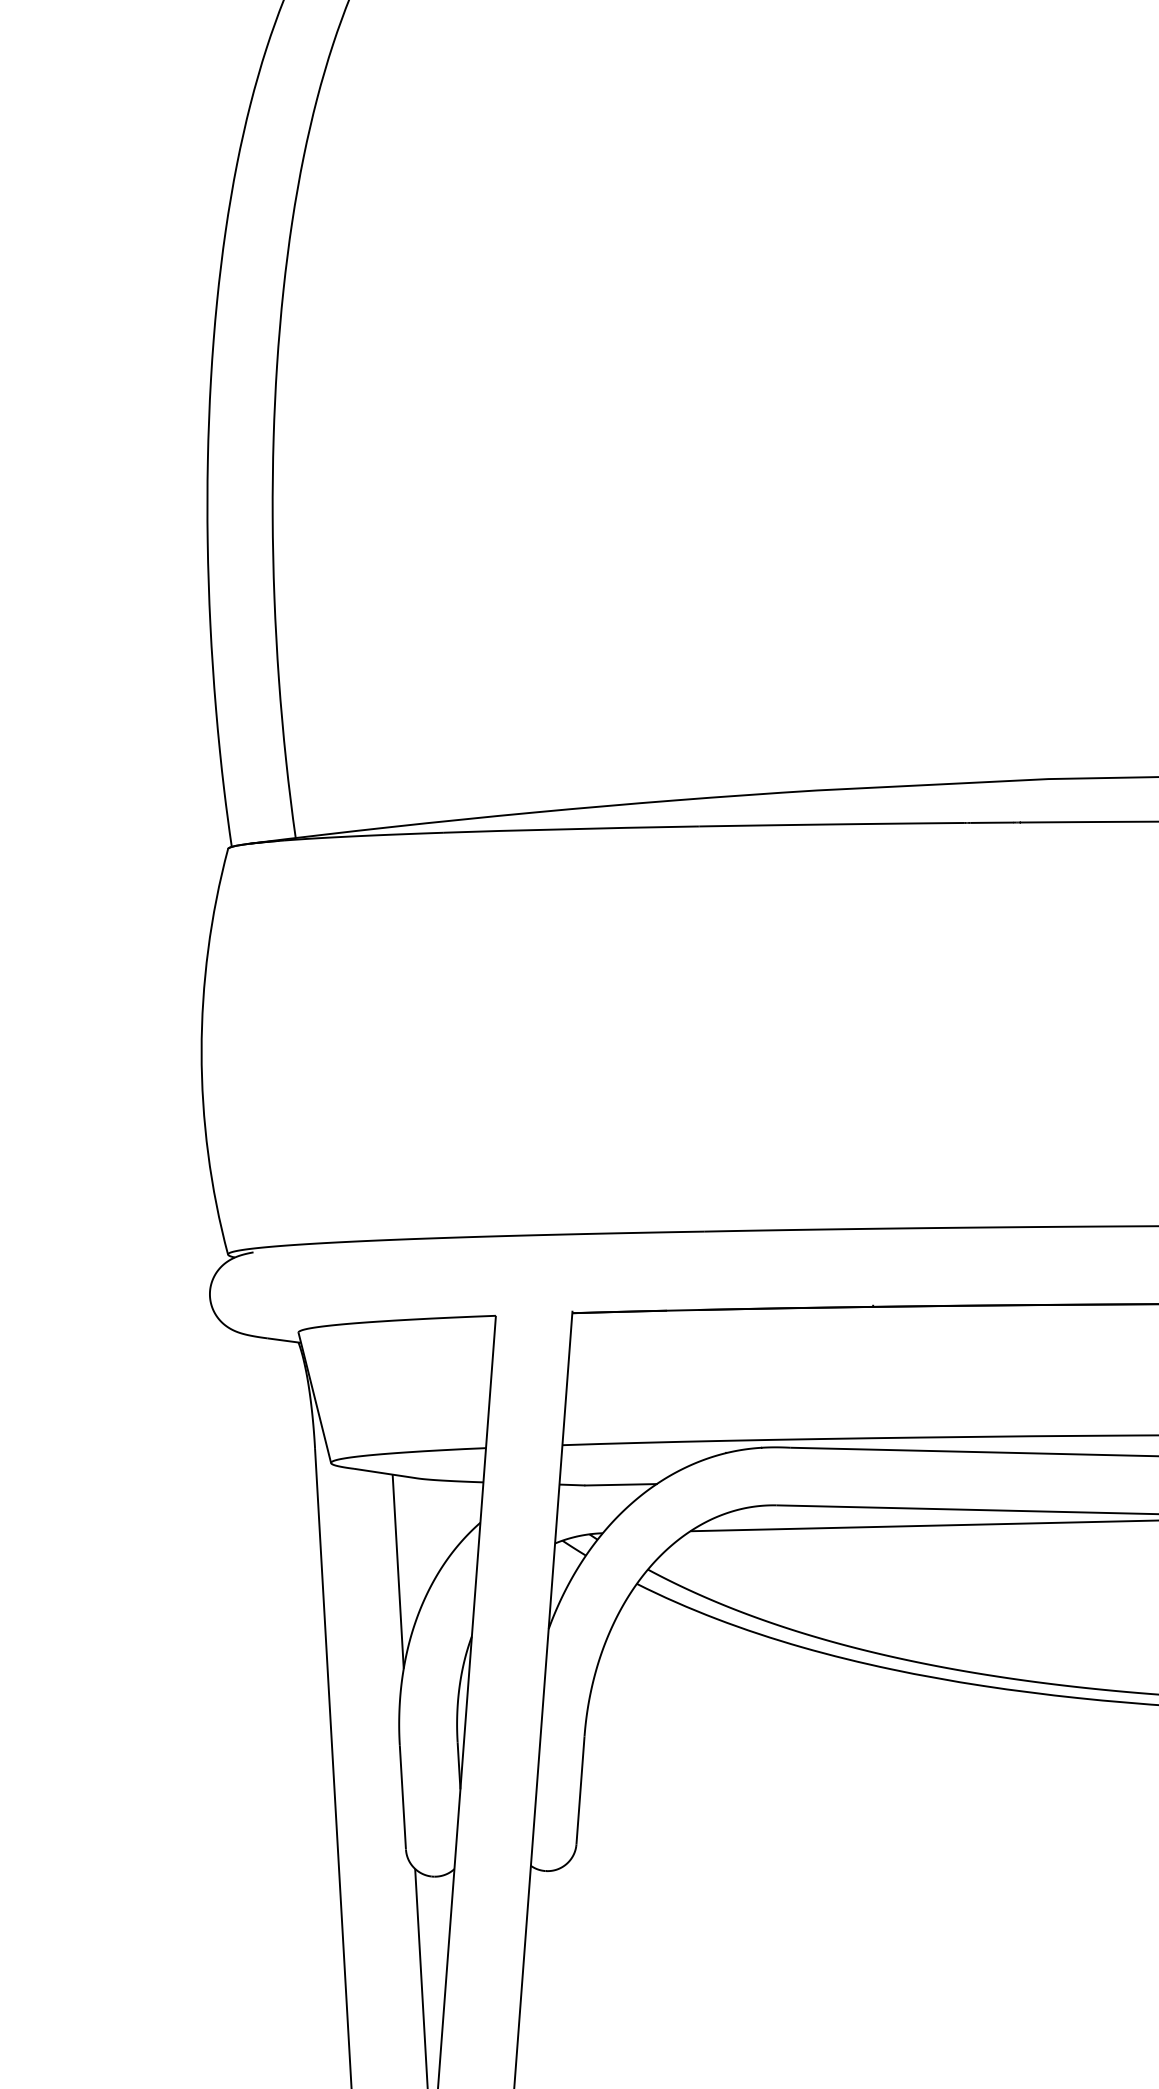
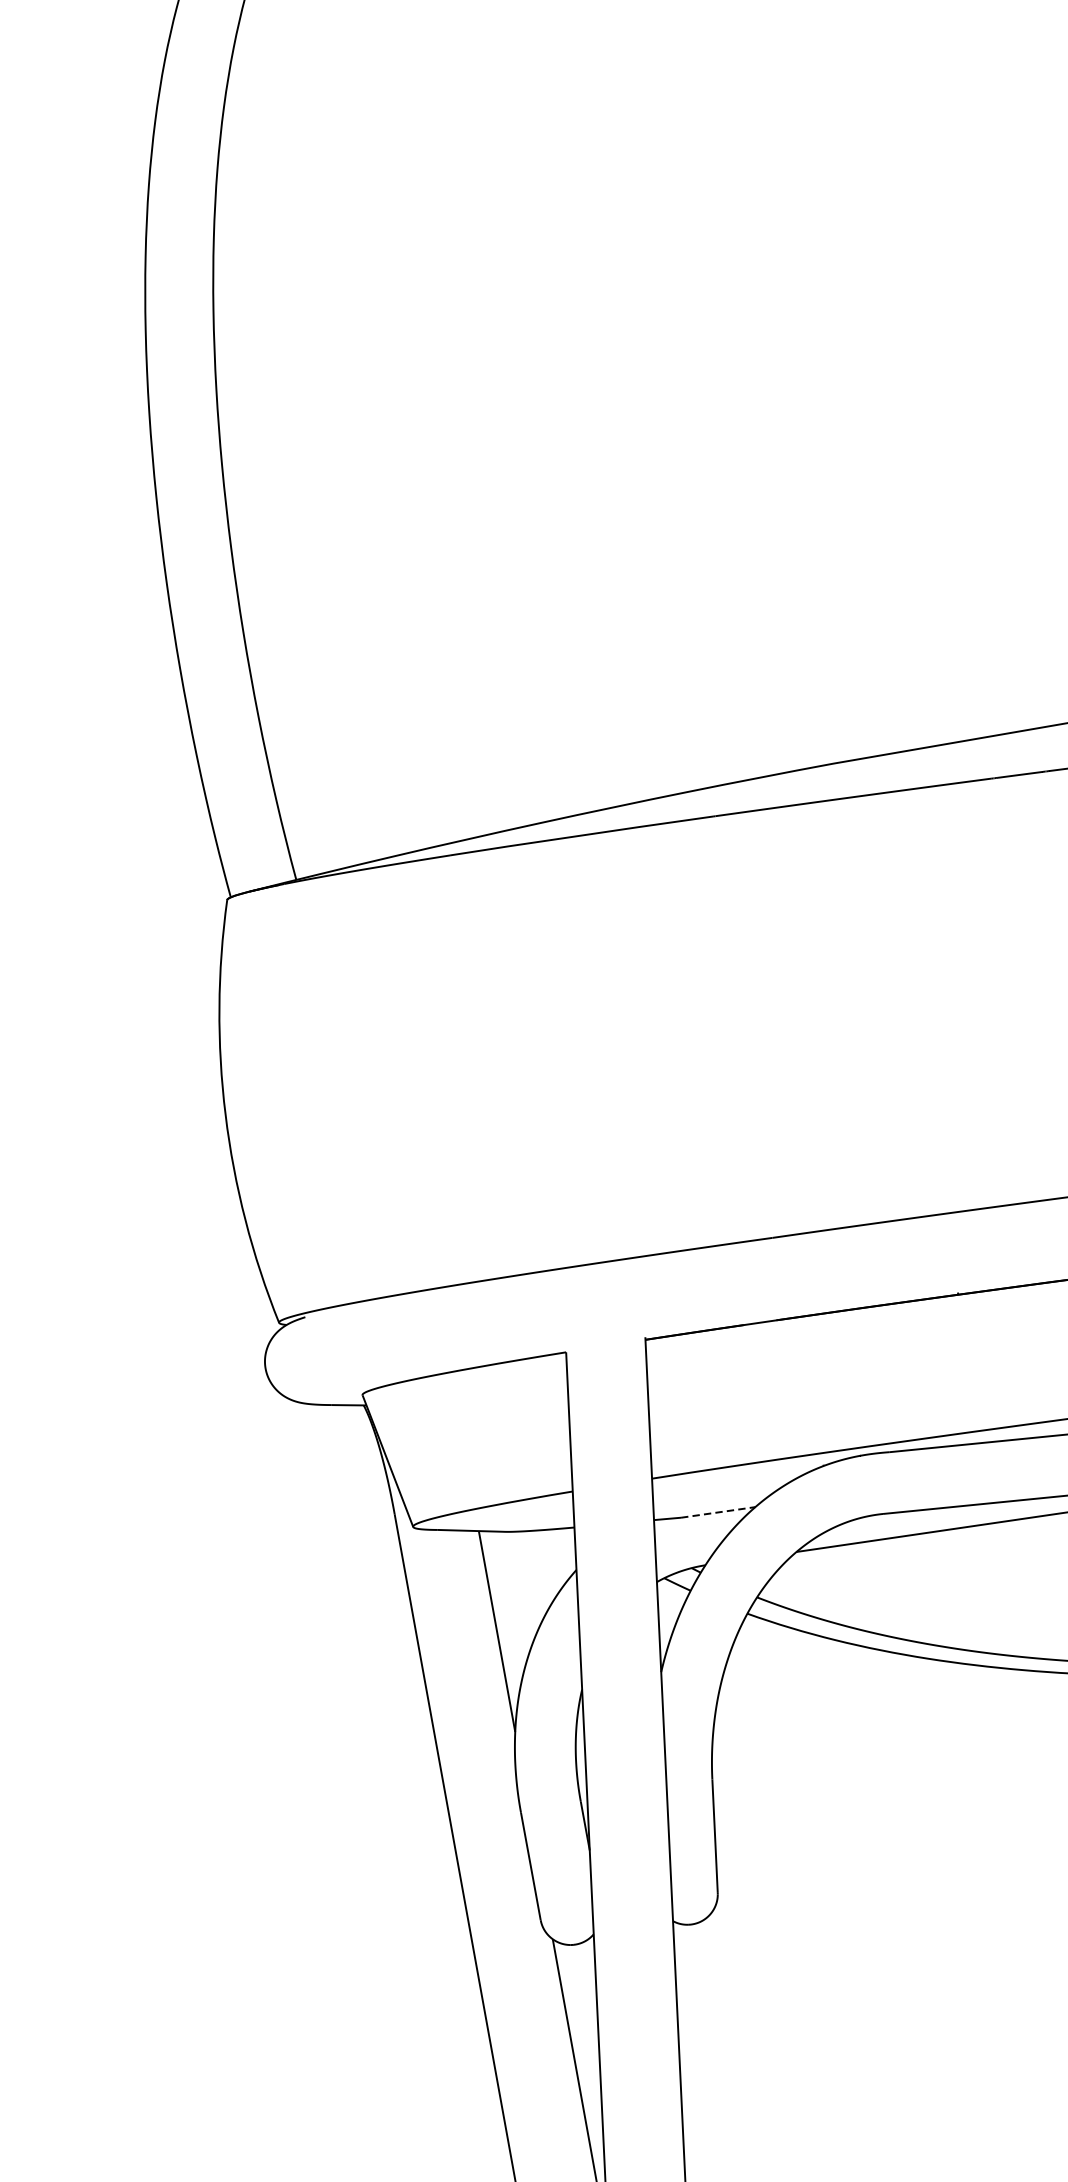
line: (621, 1484) -> (718, 1512), solid -> dashed

